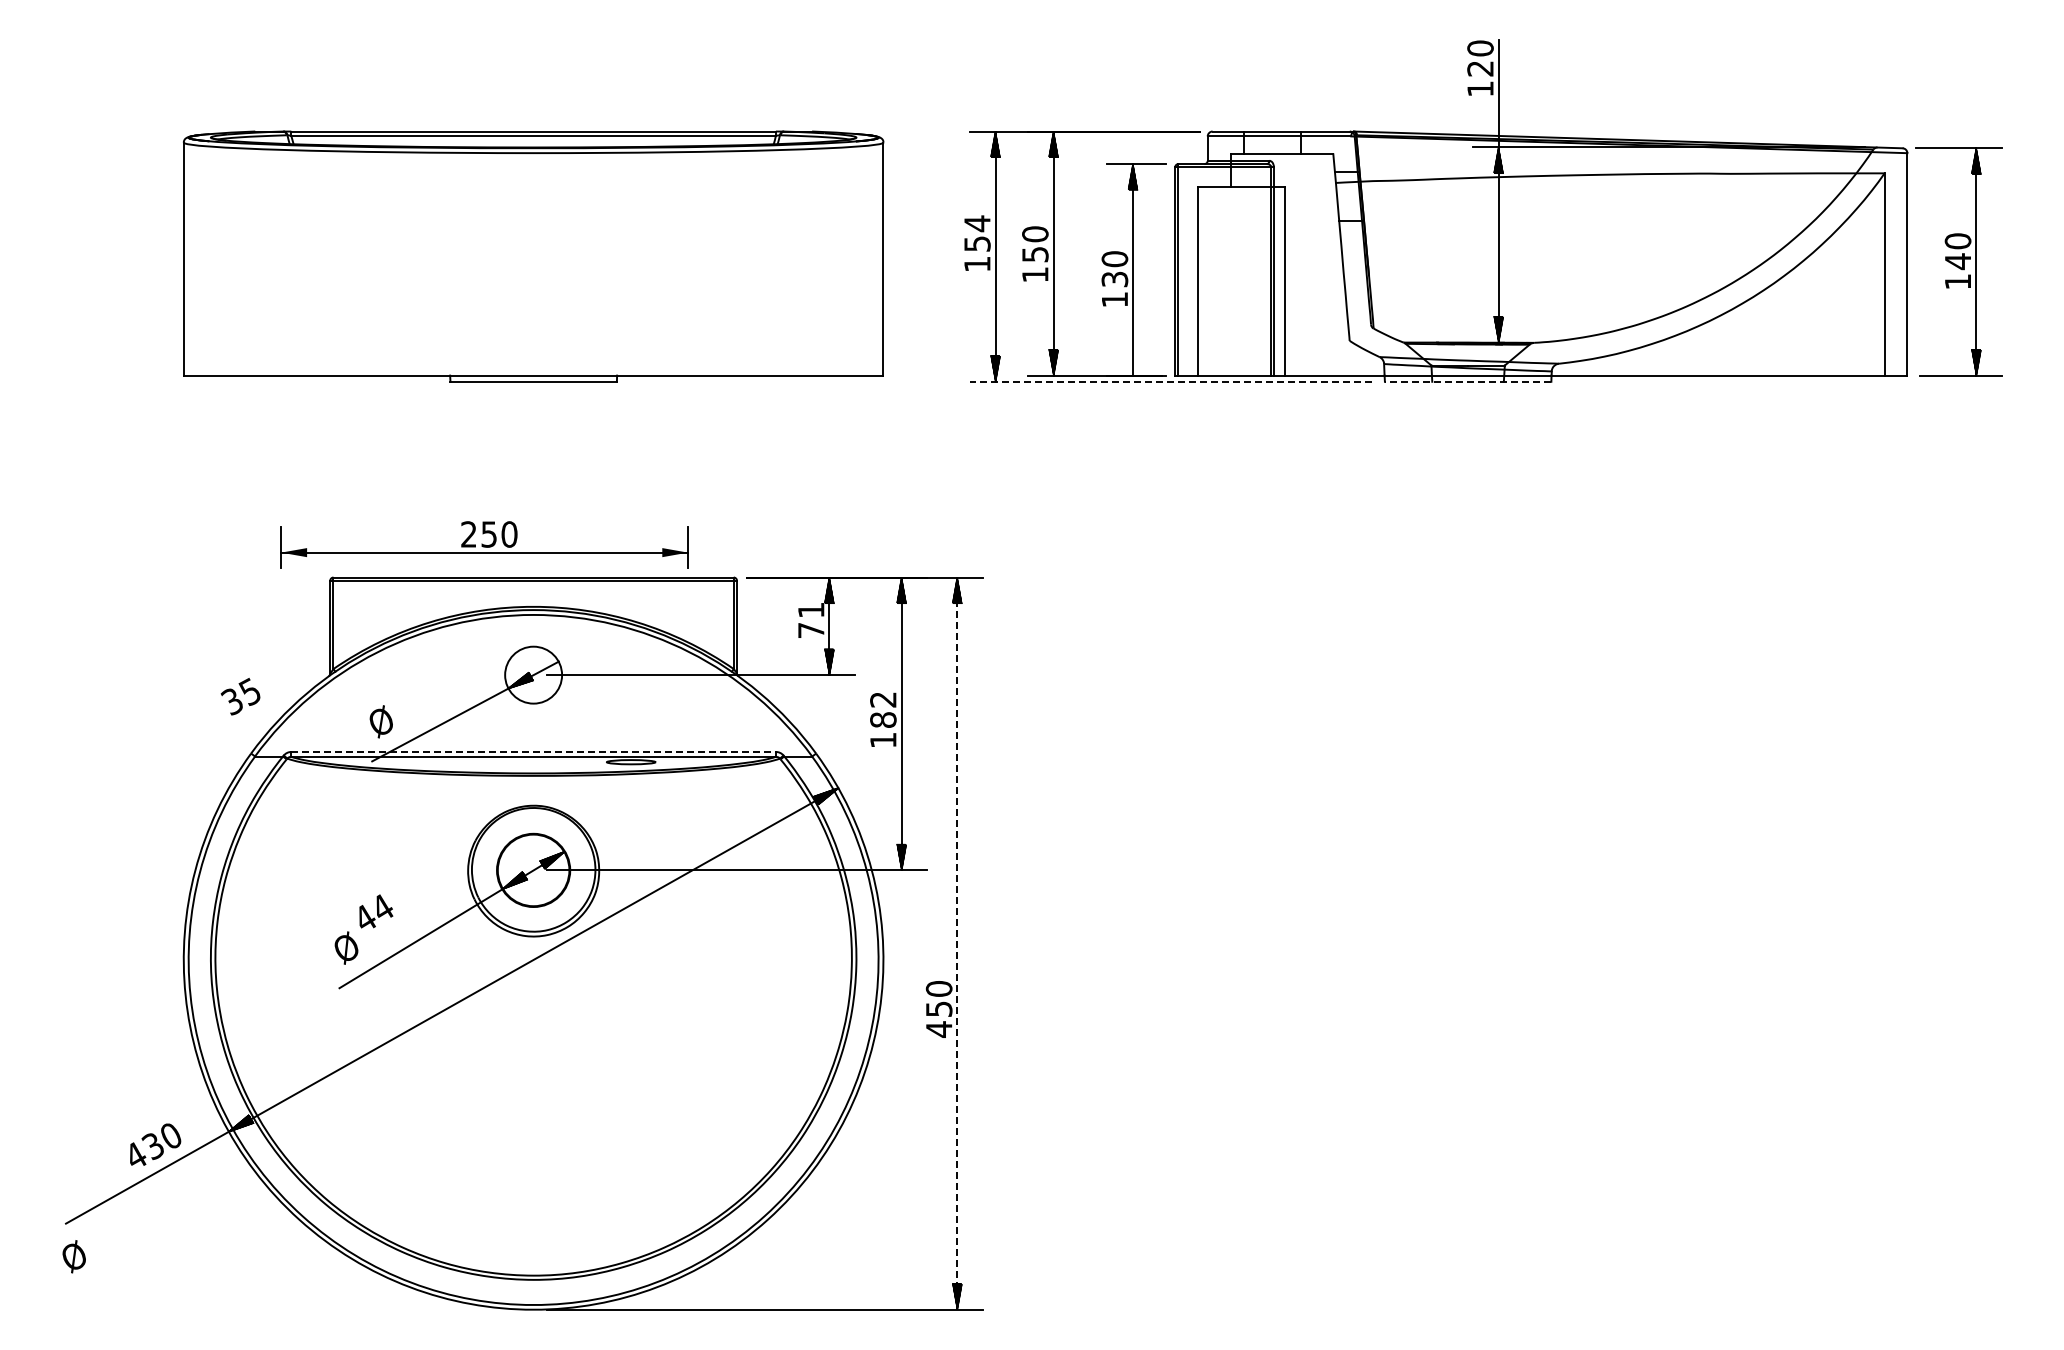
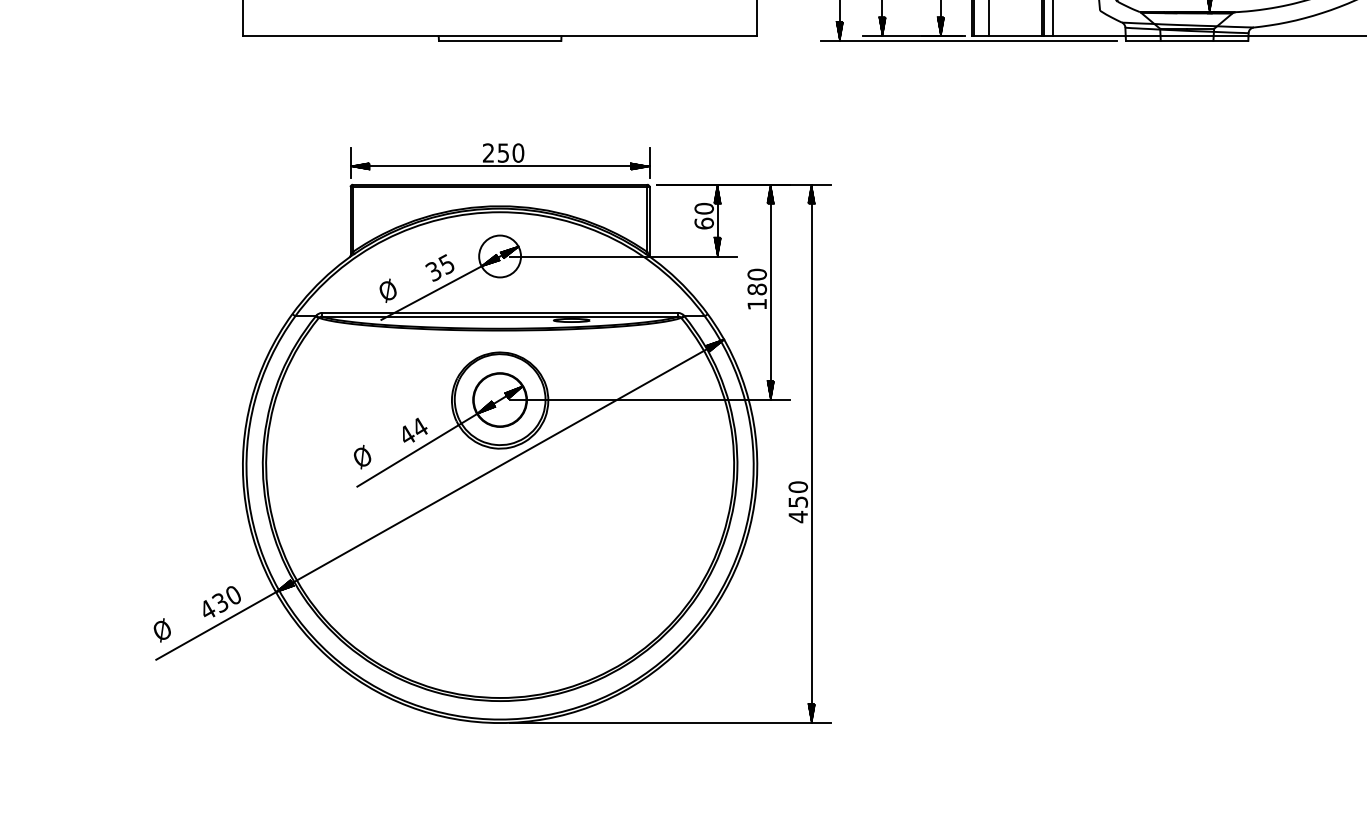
hatch: (1132, 362) -> (940, 26), added
line: (1170, 381) -> (968, 40), dashed -> solid
line: (1467, 381) -> (1186, 40), dashed -> solid
part: (484, 544) -> (500, 160), moved
text: (811, 620) -> (704, 216), 71 -> 60
hatch: (545, 669) -> (508, 252), added
text: (240, 696) -> (439, 267), moved
text: (883, 699) -> (757, 274), 182 -> 180
line: (534, 751) -> (500, 312), dashed -> solid
text: (376, 911) -> (415, 430), moved
line: (957, 944) -> (811, 454), dashed -> solid
text: (73, 1256) -> (161, 630), moved

